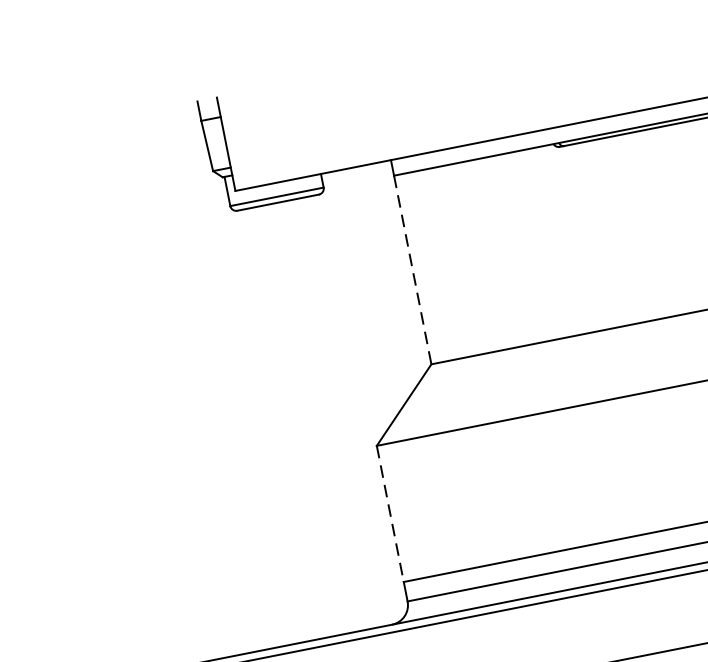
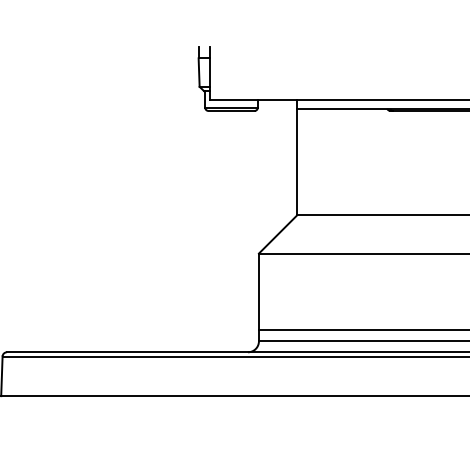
line: (413, 270) -> (297, 162), dashed -> solid
line: (389, 515) -> (258, 292), dashed -> solid

